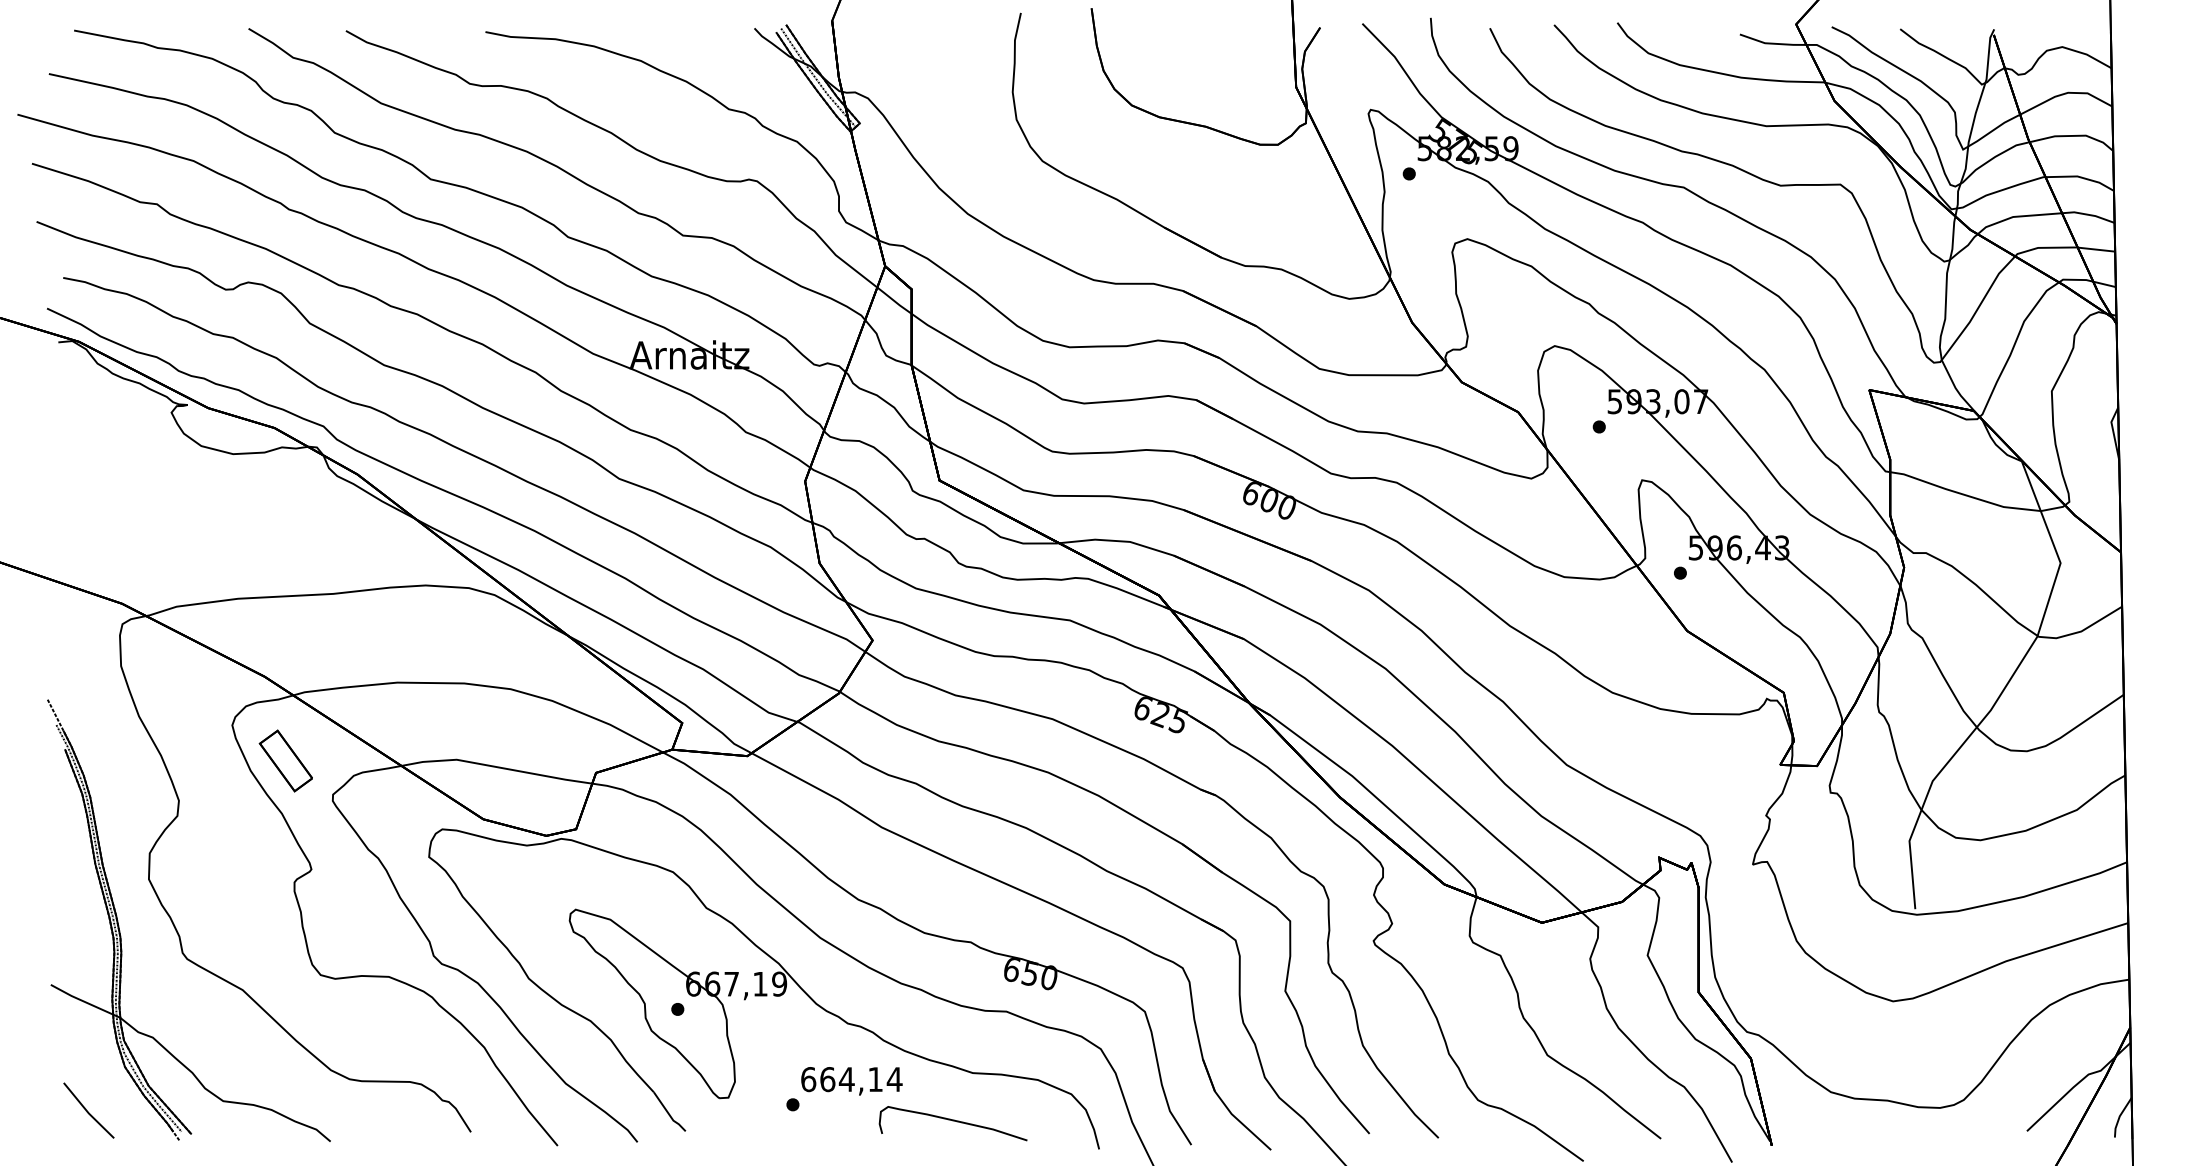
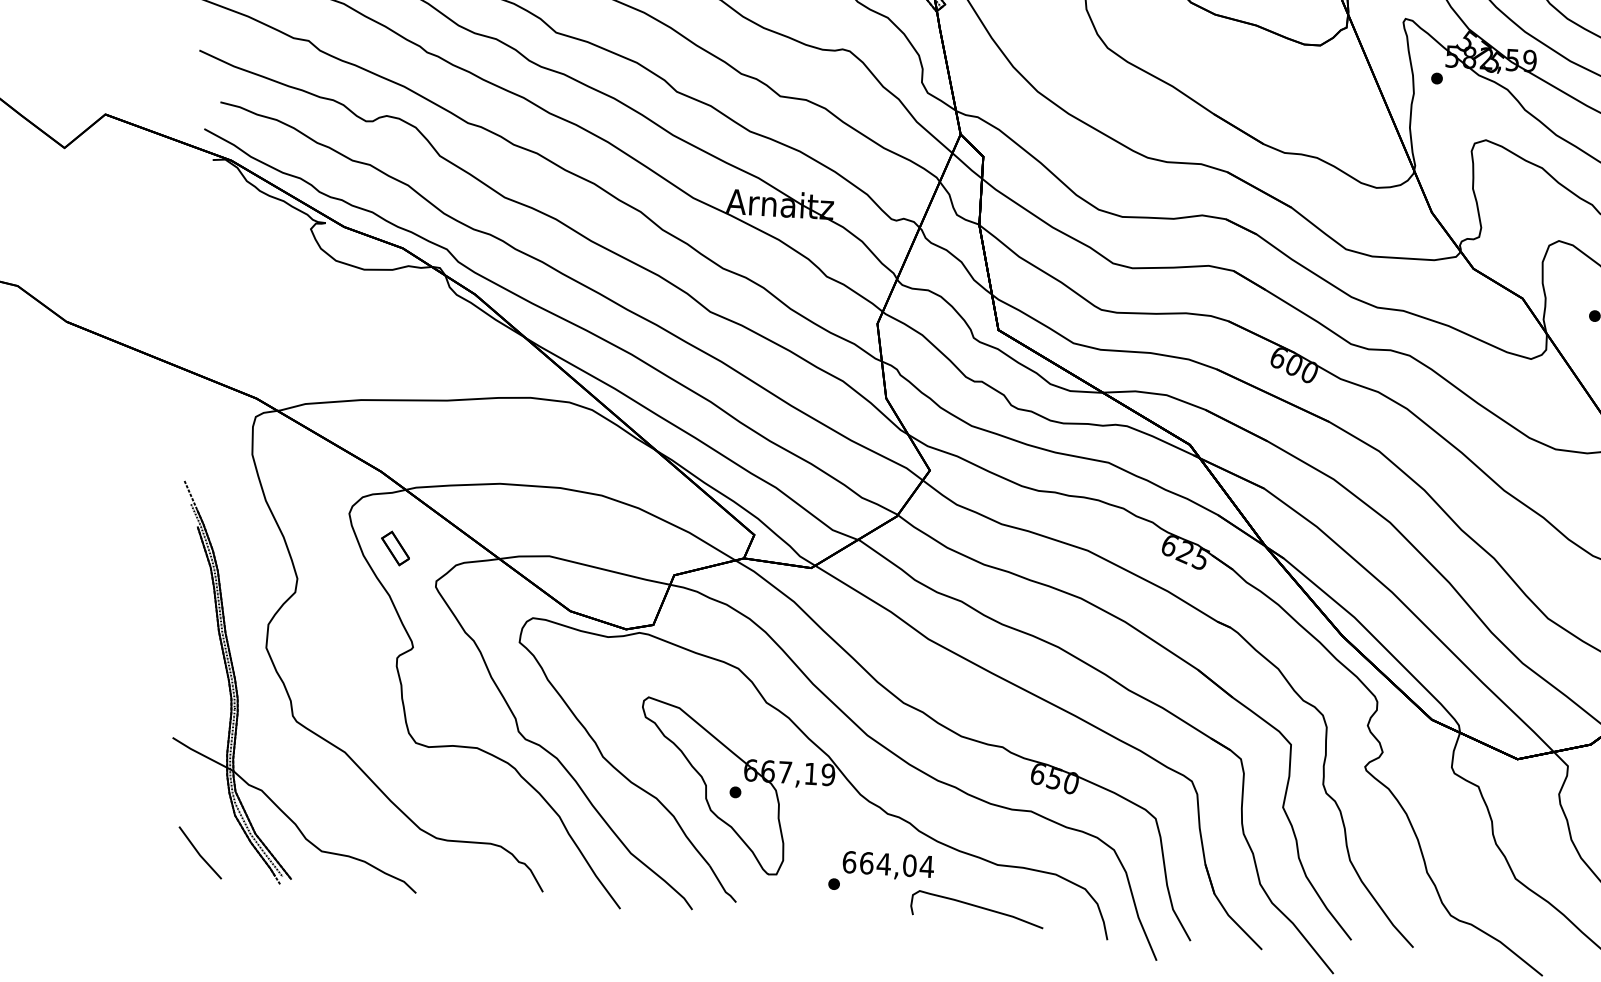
part: (285, 760) -> (395, 548), size x0.6
text: (875, 1079) -> (909, 865), 664,14 -> 664,04

